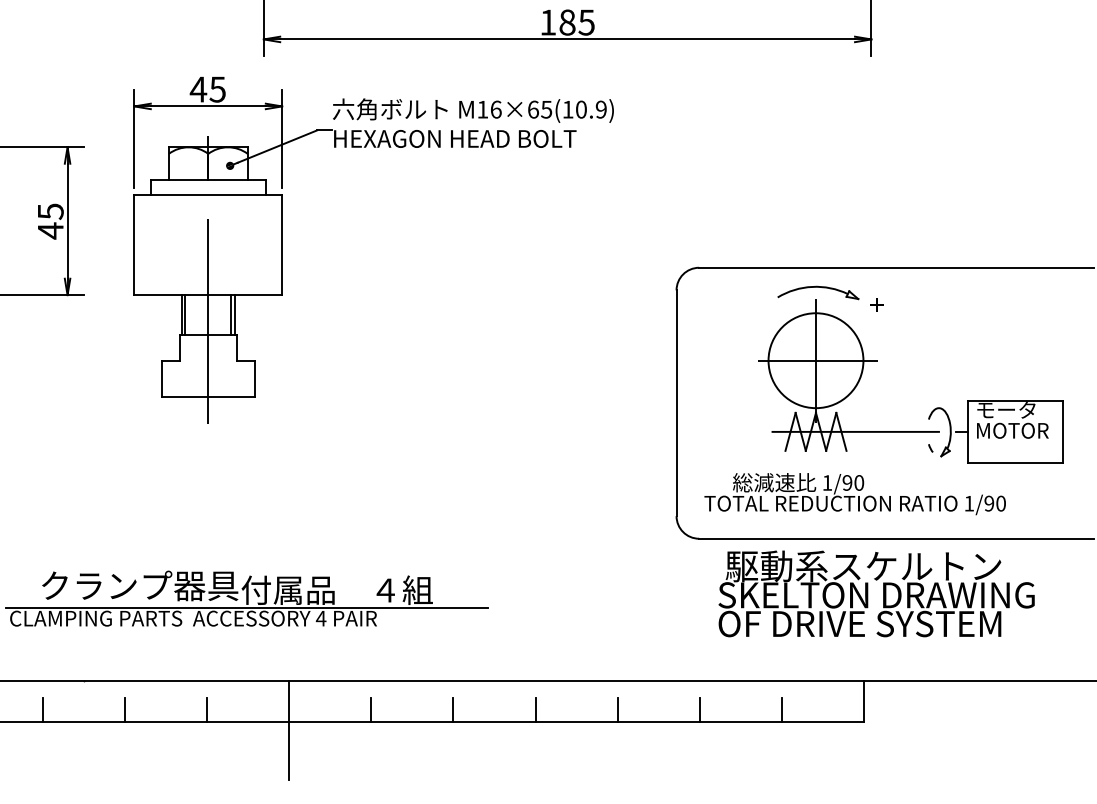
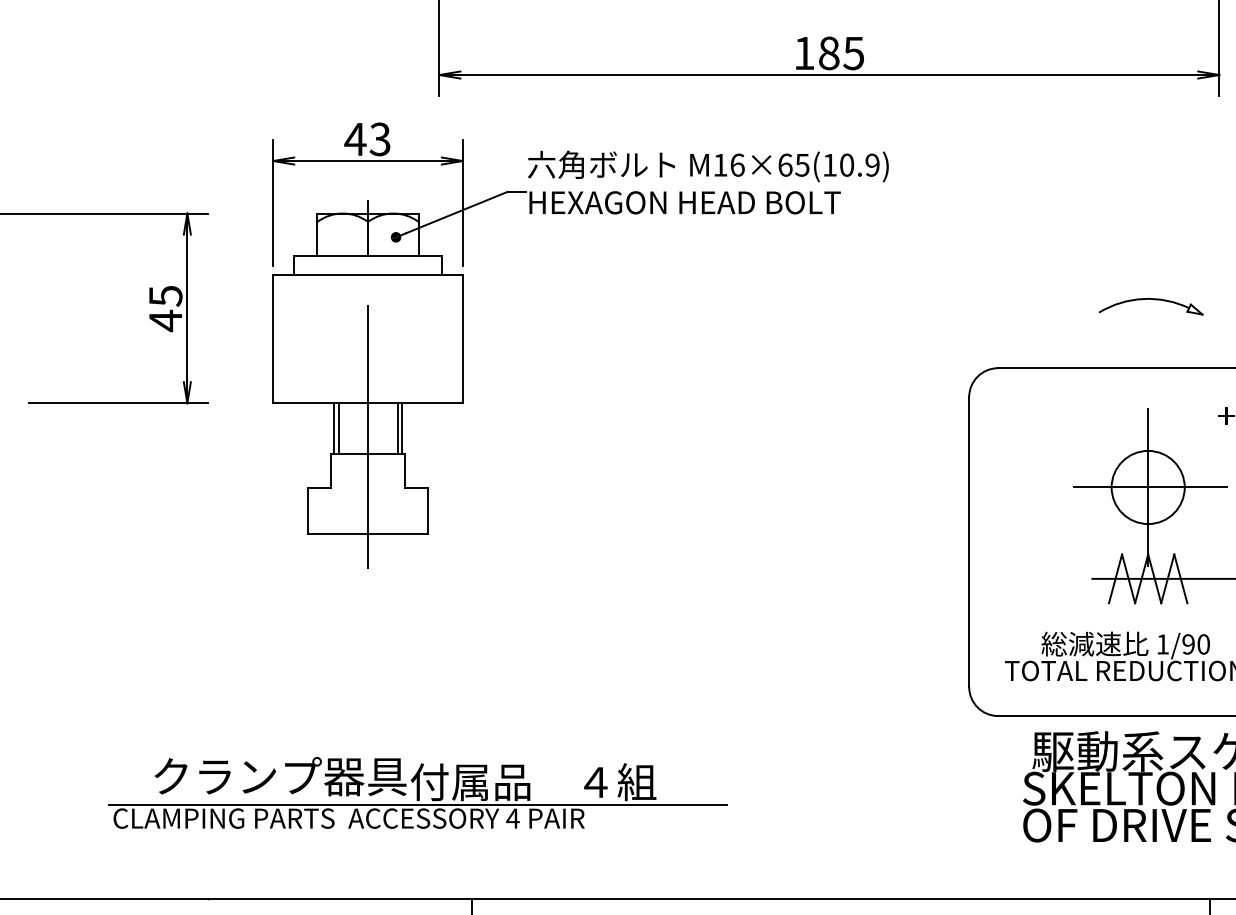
text: (217, 89) -> (379, 139), 45 -> 43
part: (818, 292) -> (1151, 306), moved
circle: (815, 360) -> (1147, 487), size x0.6

